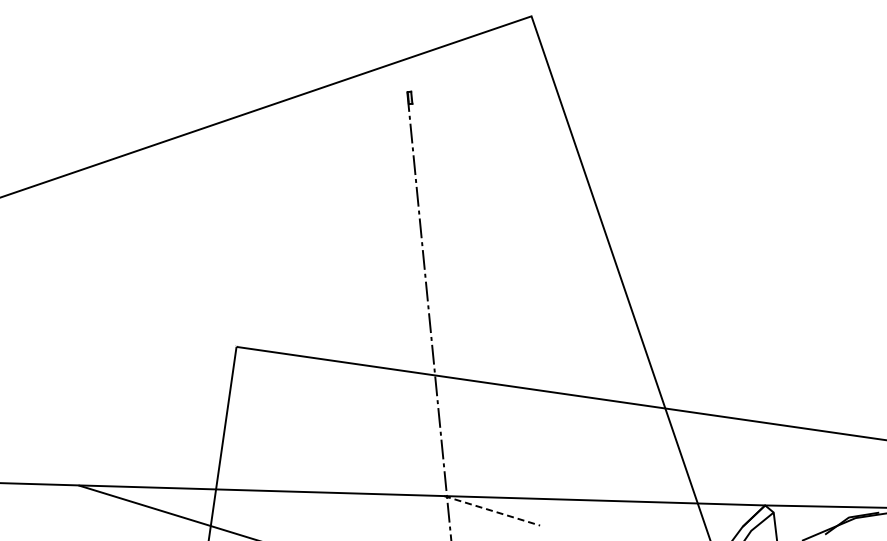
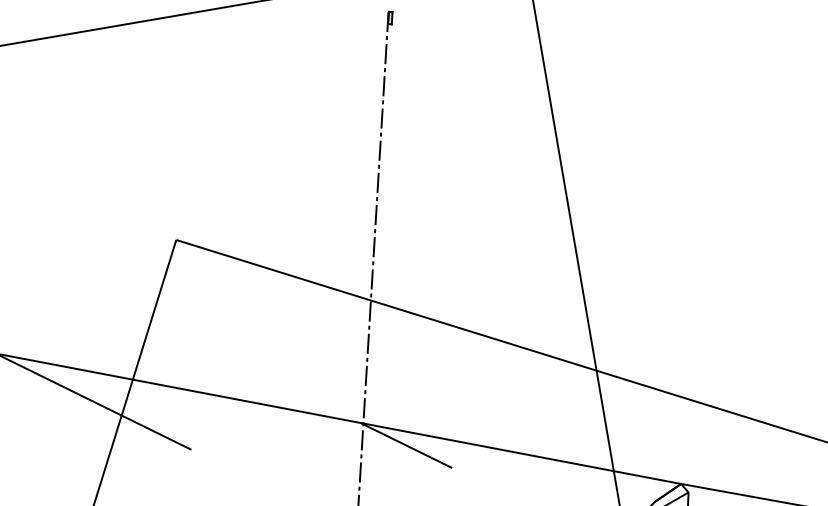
line: (492, 510) -> (406, 445), dashed -> solid

